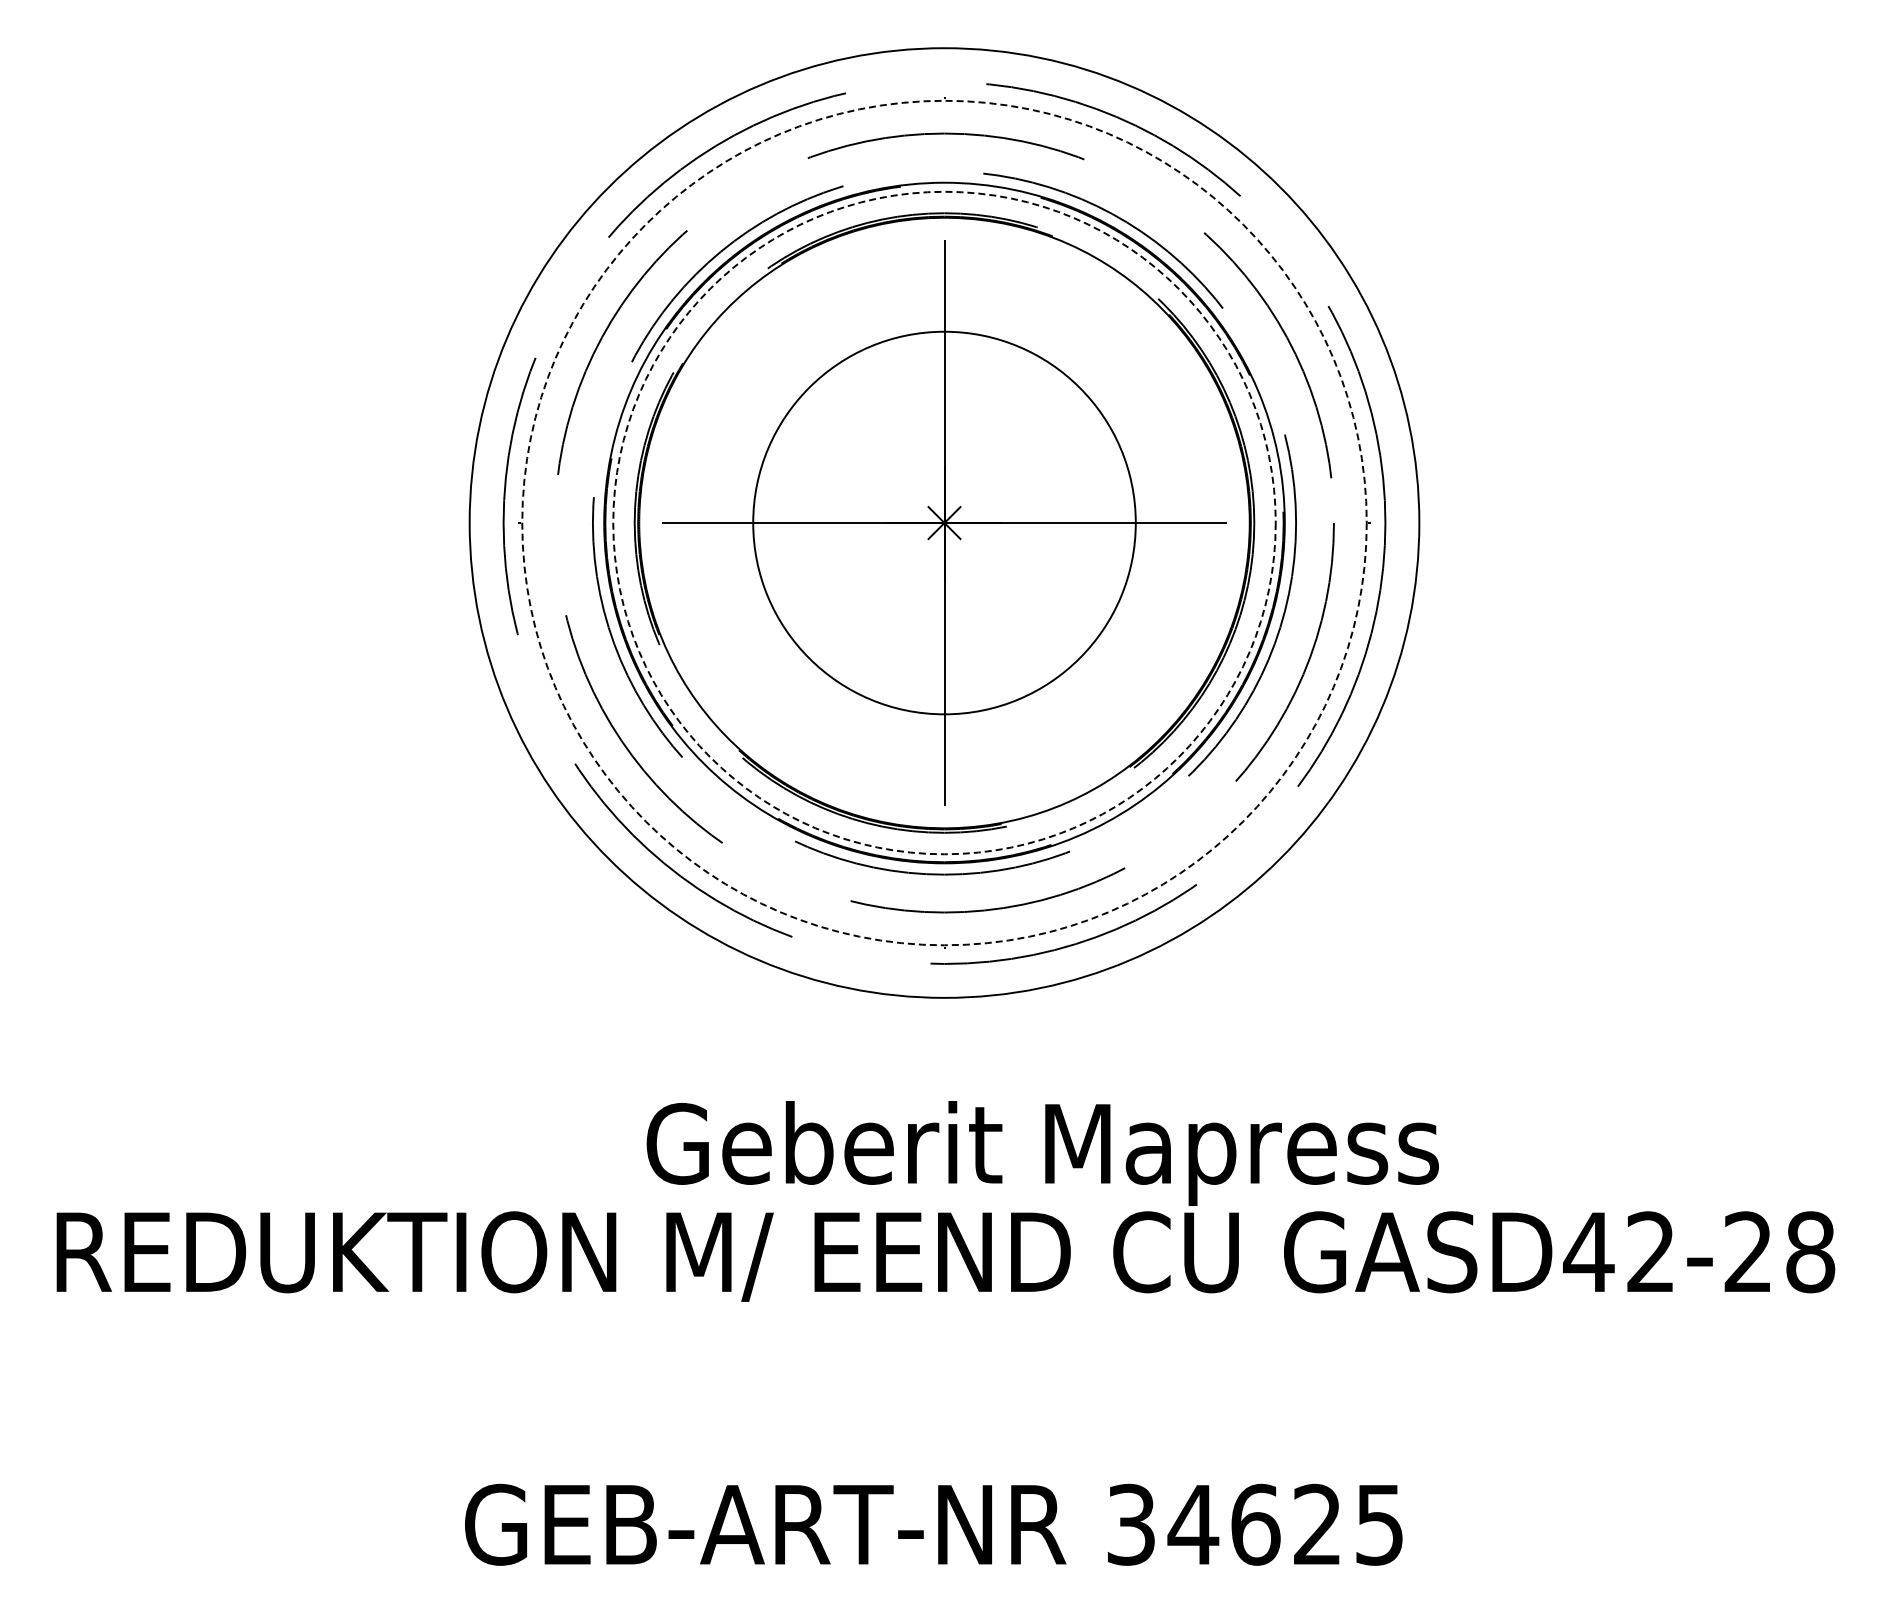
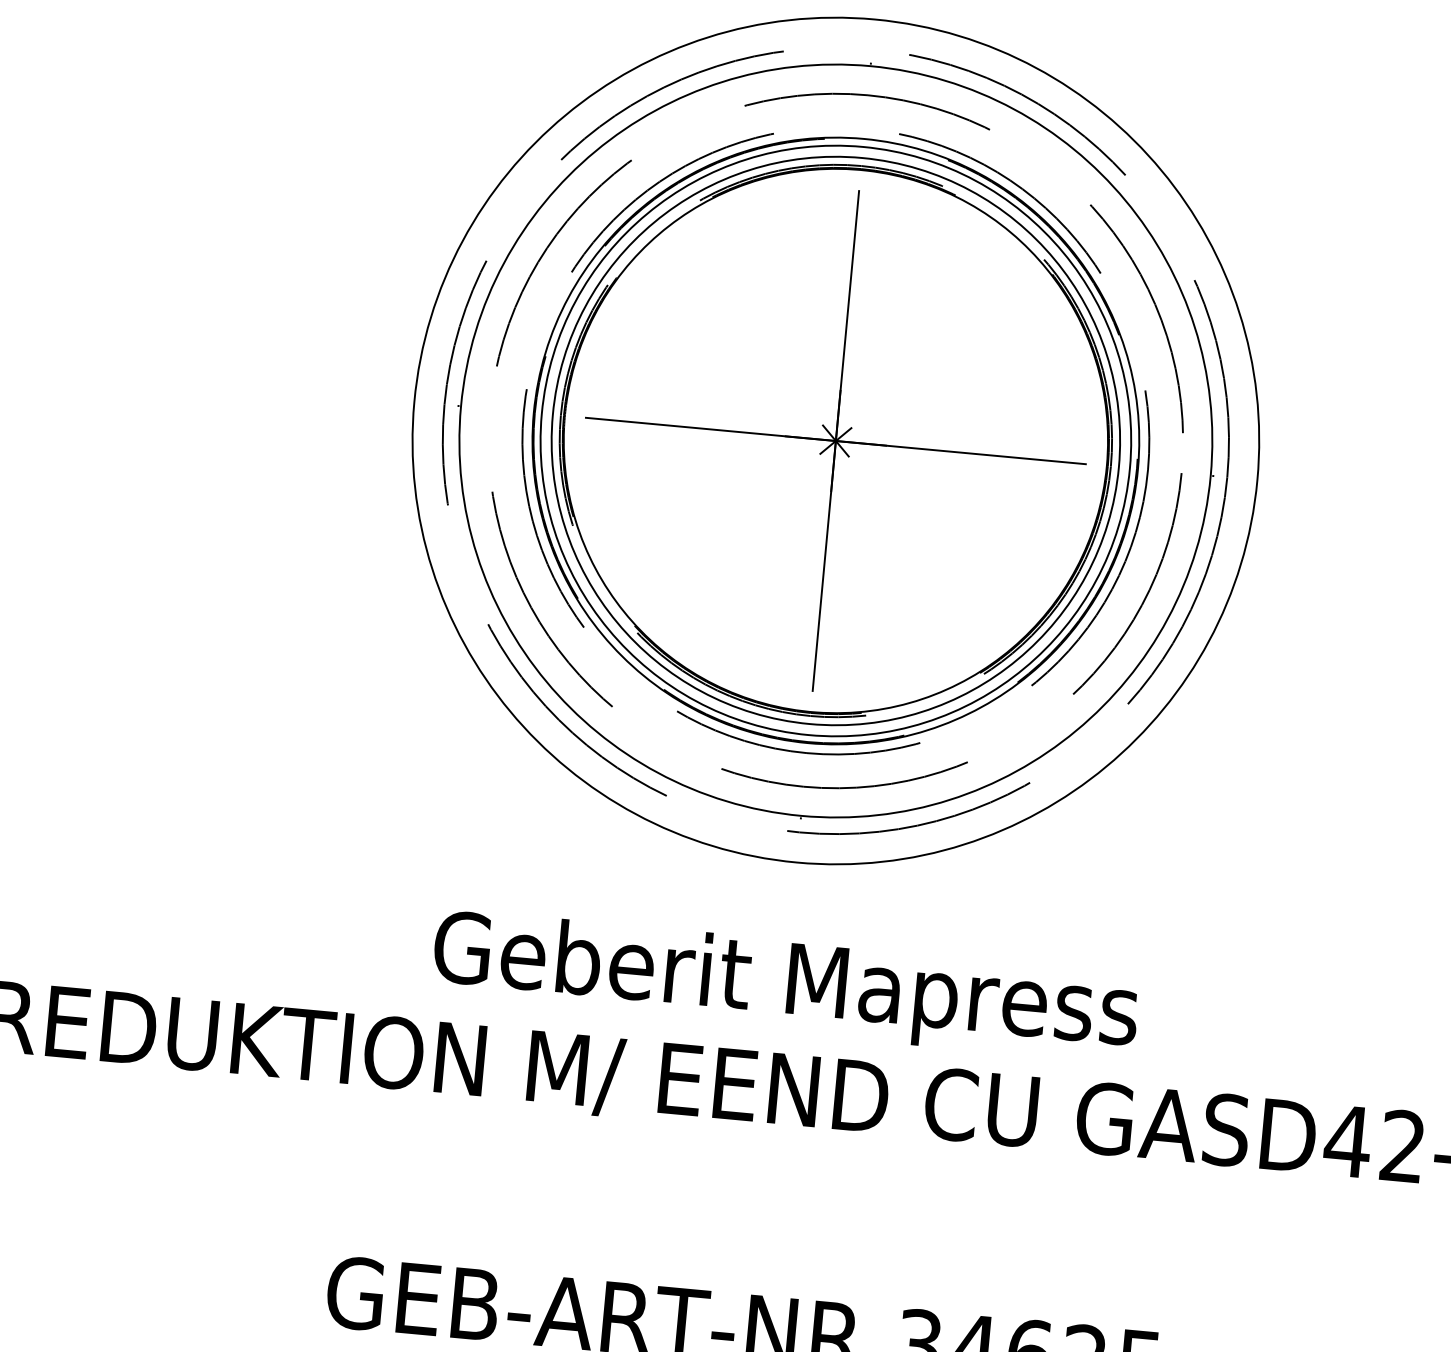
circle: (944, 522) -> (835, 440), dashed -> solid
circle: (944, 522) -> (835, 440), dashed -> solid
circle: (944, 522) -> (835, 440), size x1.67
text: (1042, 1153) -> (785, 986), moved

